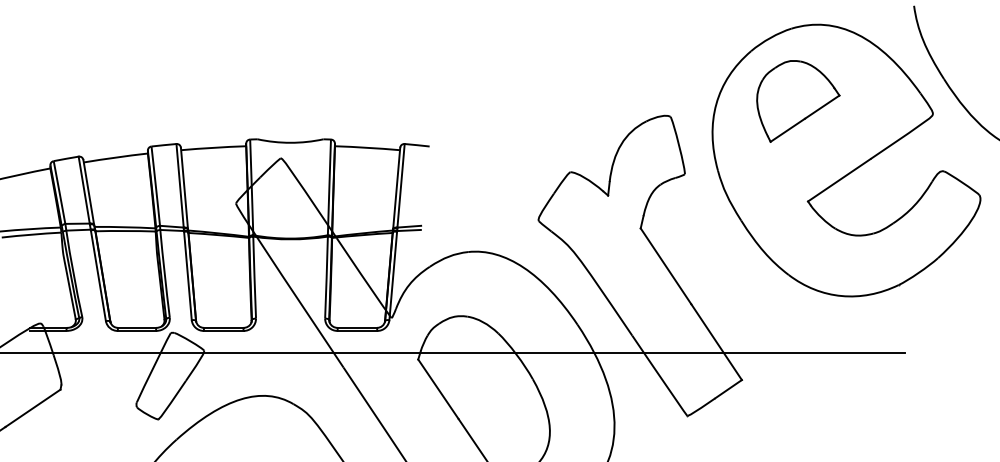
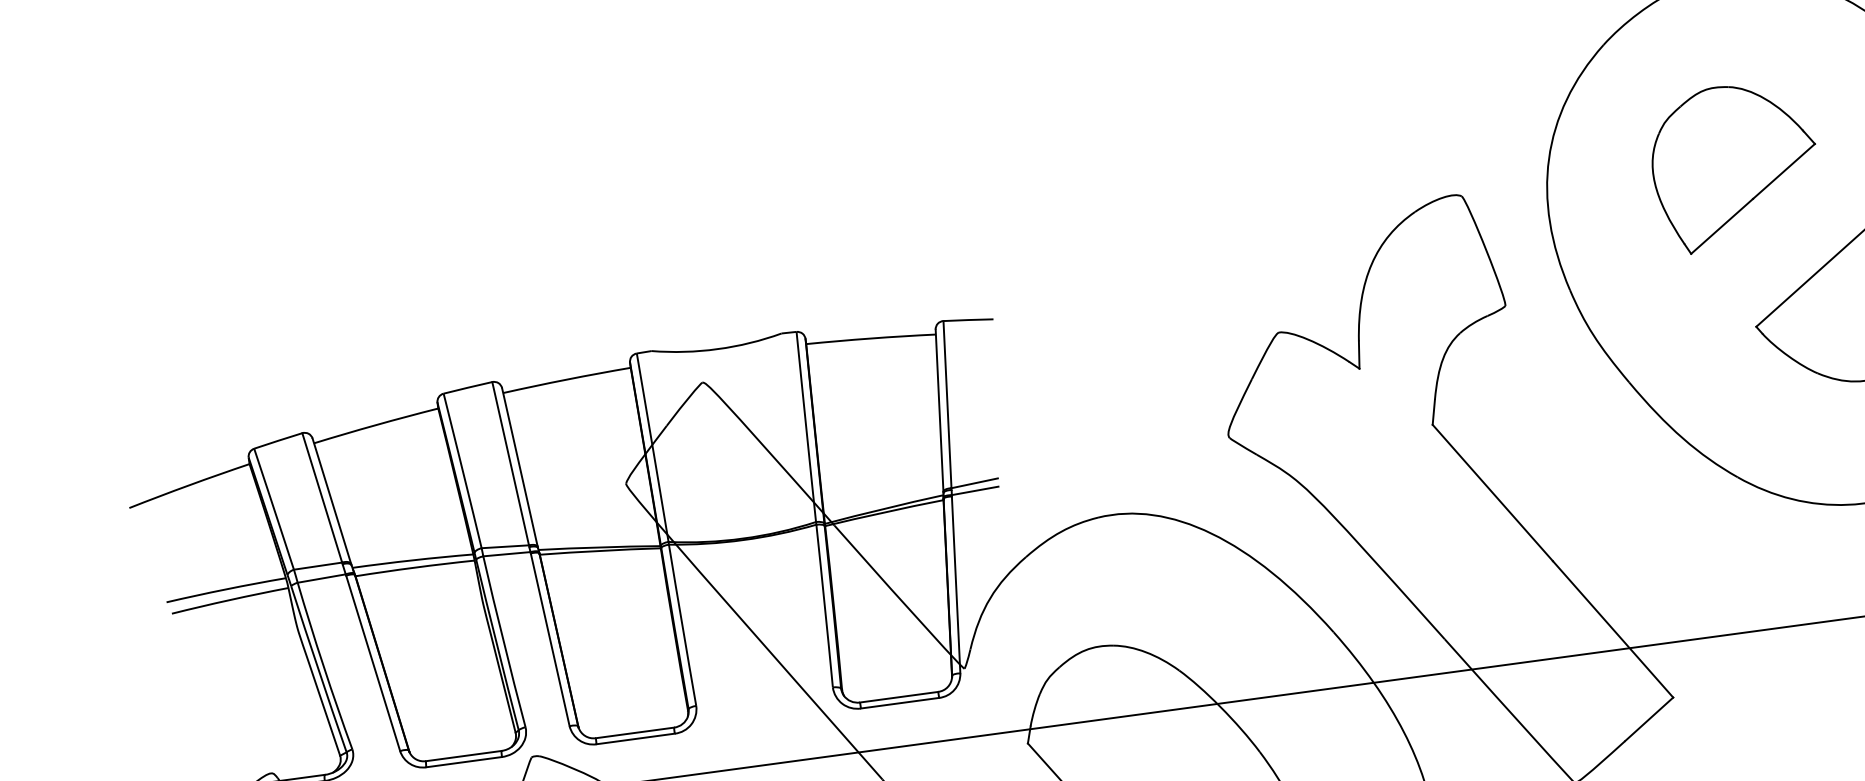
part: (798, 101) -> (1735, 166), moved

